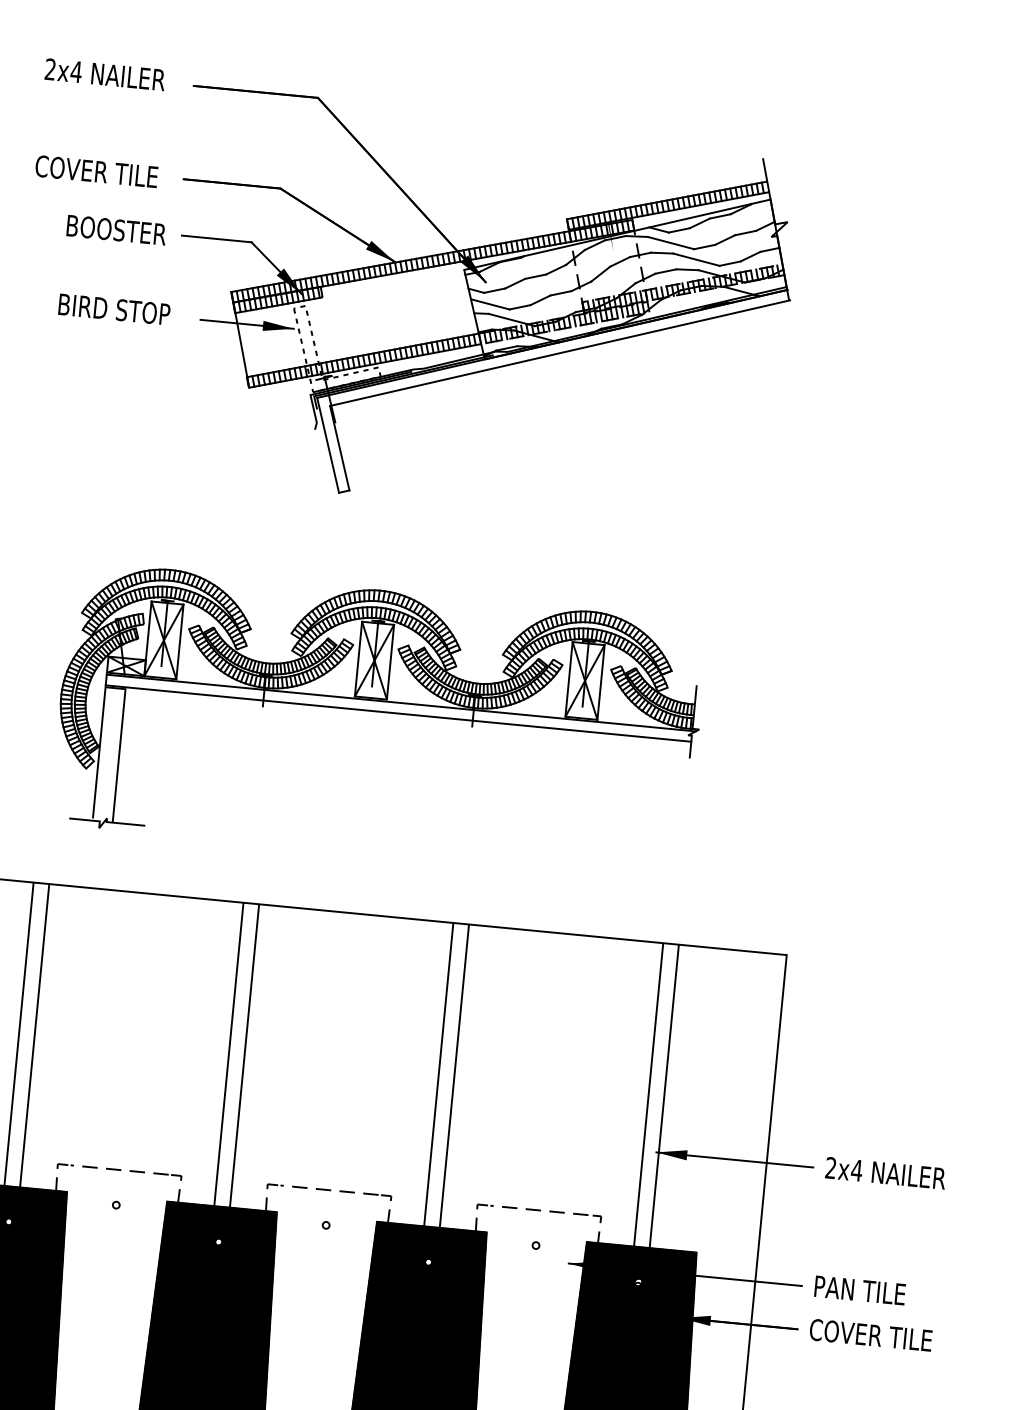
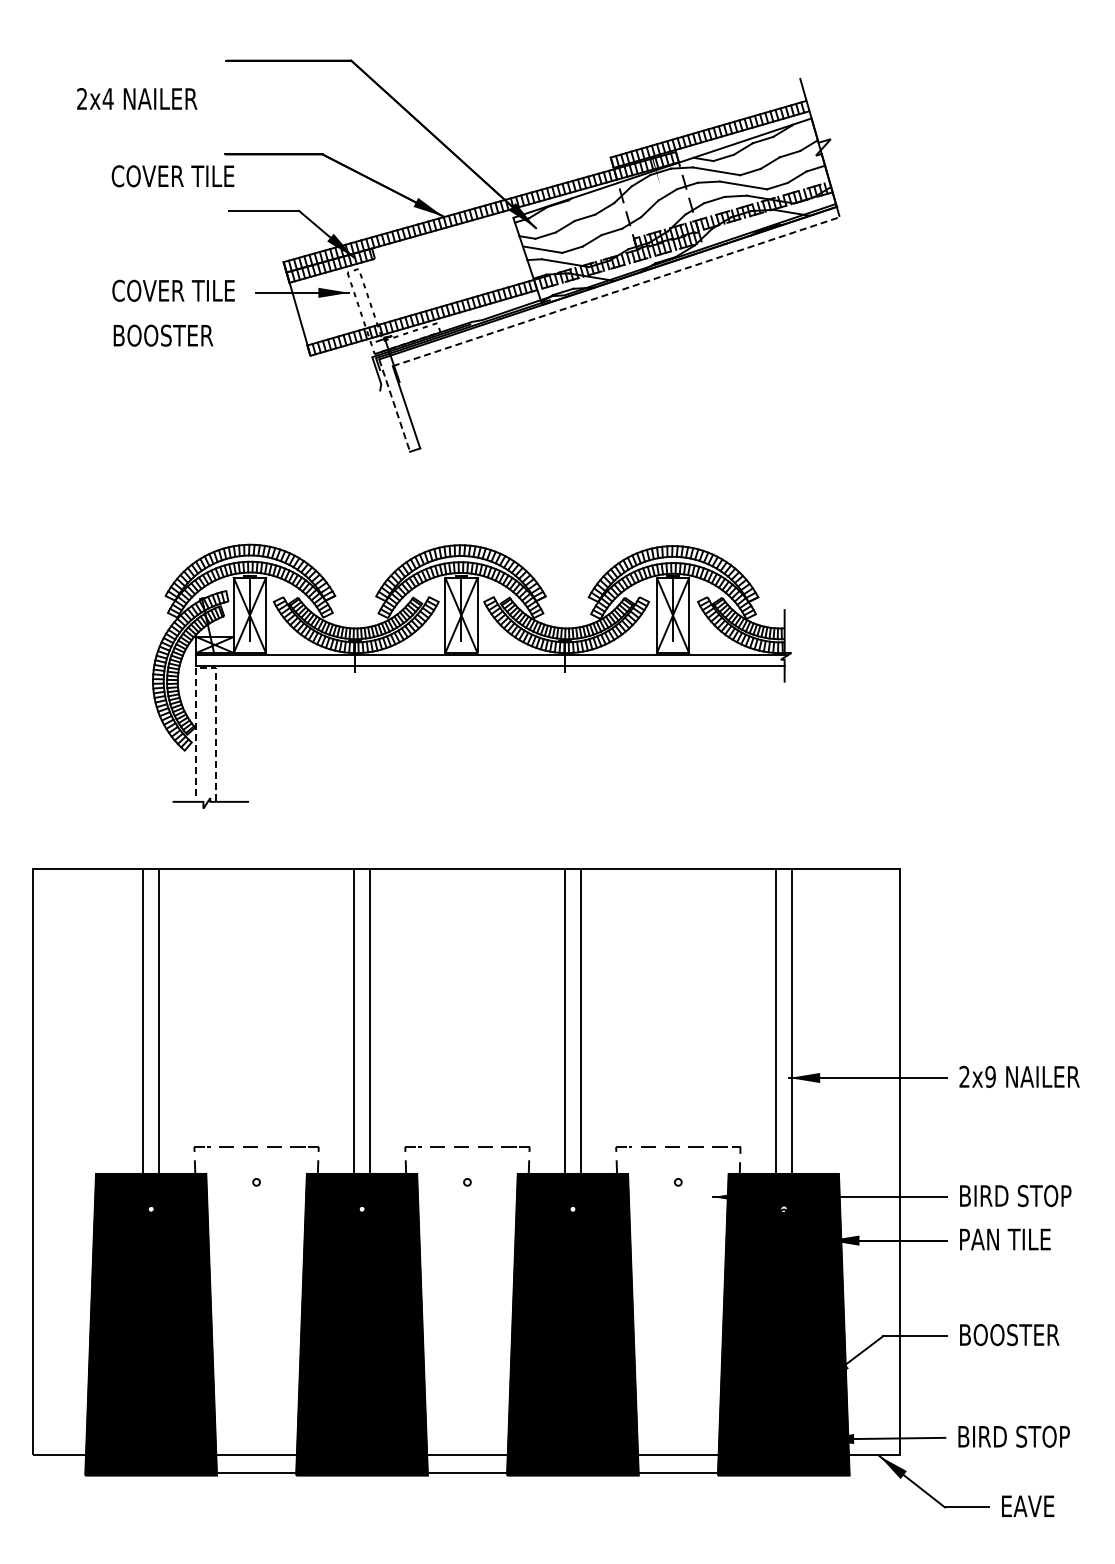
text: (105, 74) -> (137, 98), moved
text: (96, 171) -> (172, 176), moved
text: (116, 230) -> (163, 335), moved
text: (119, 309) -> (173, 290), BIRD STOP -> COVER TILE
line: (560, 353) -> (617, 291), solid -> dashed
line: (327, 445) -> (394, 405), solid -> dashed
line: (115, 687) -> (206, 667), solid -> dashed
text: (856, 1170) -> (990, 1076), 2x4 -> 2x9
text: (871, 1292) -> (1016, 1196), PAN TILE -> BIRD STOP
text: (871, 1335) -> (1020, 1239), COVER TILE -> PAN TILE

